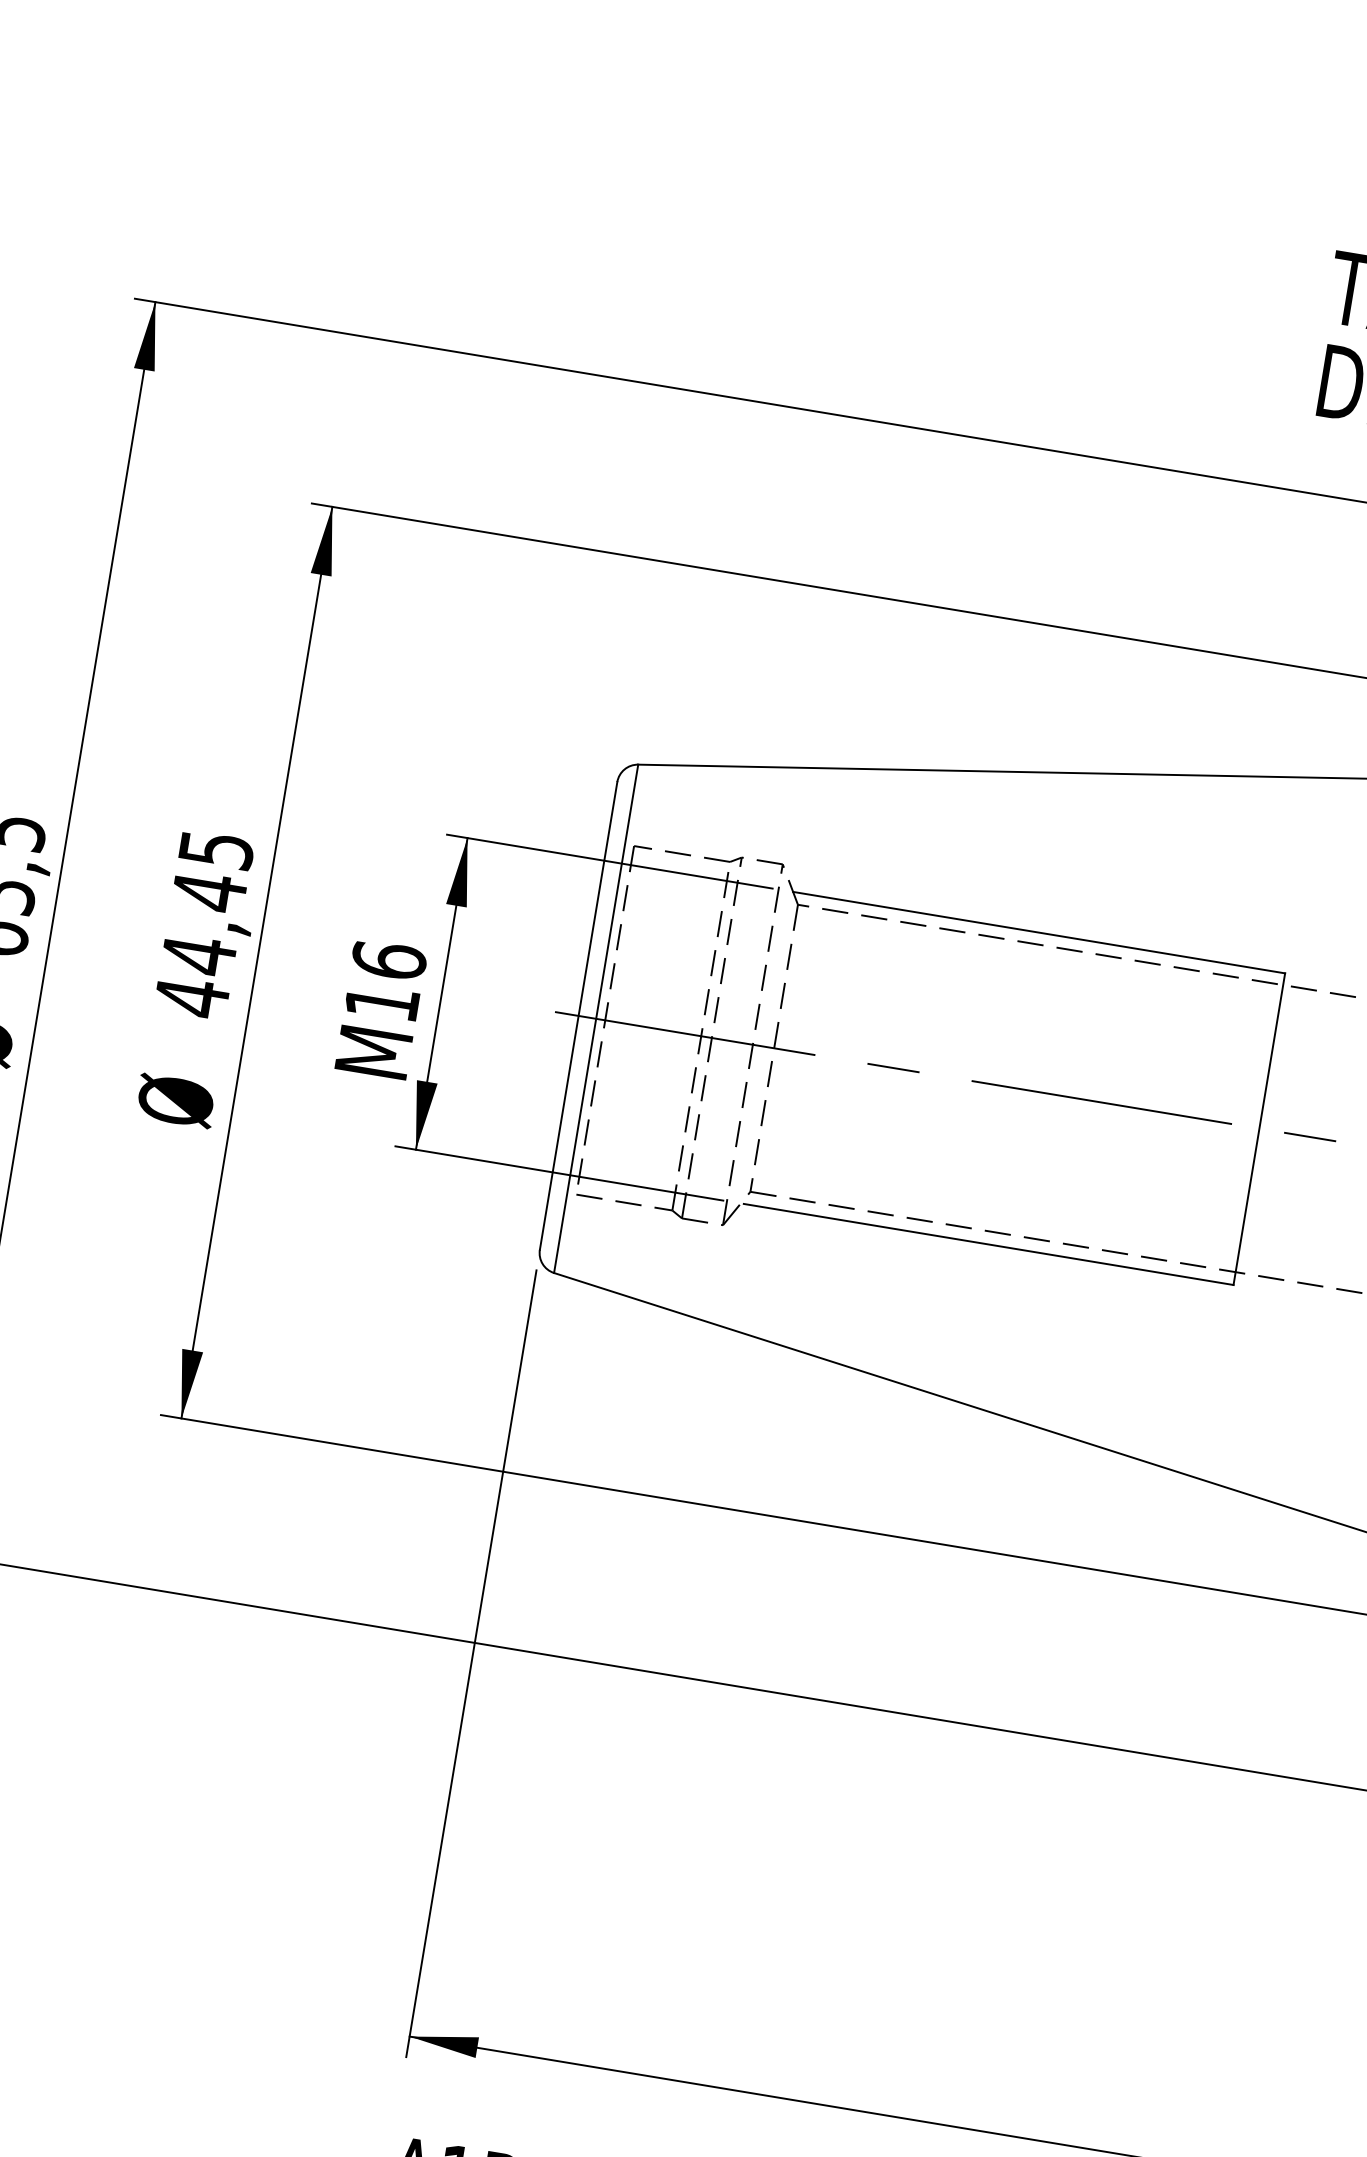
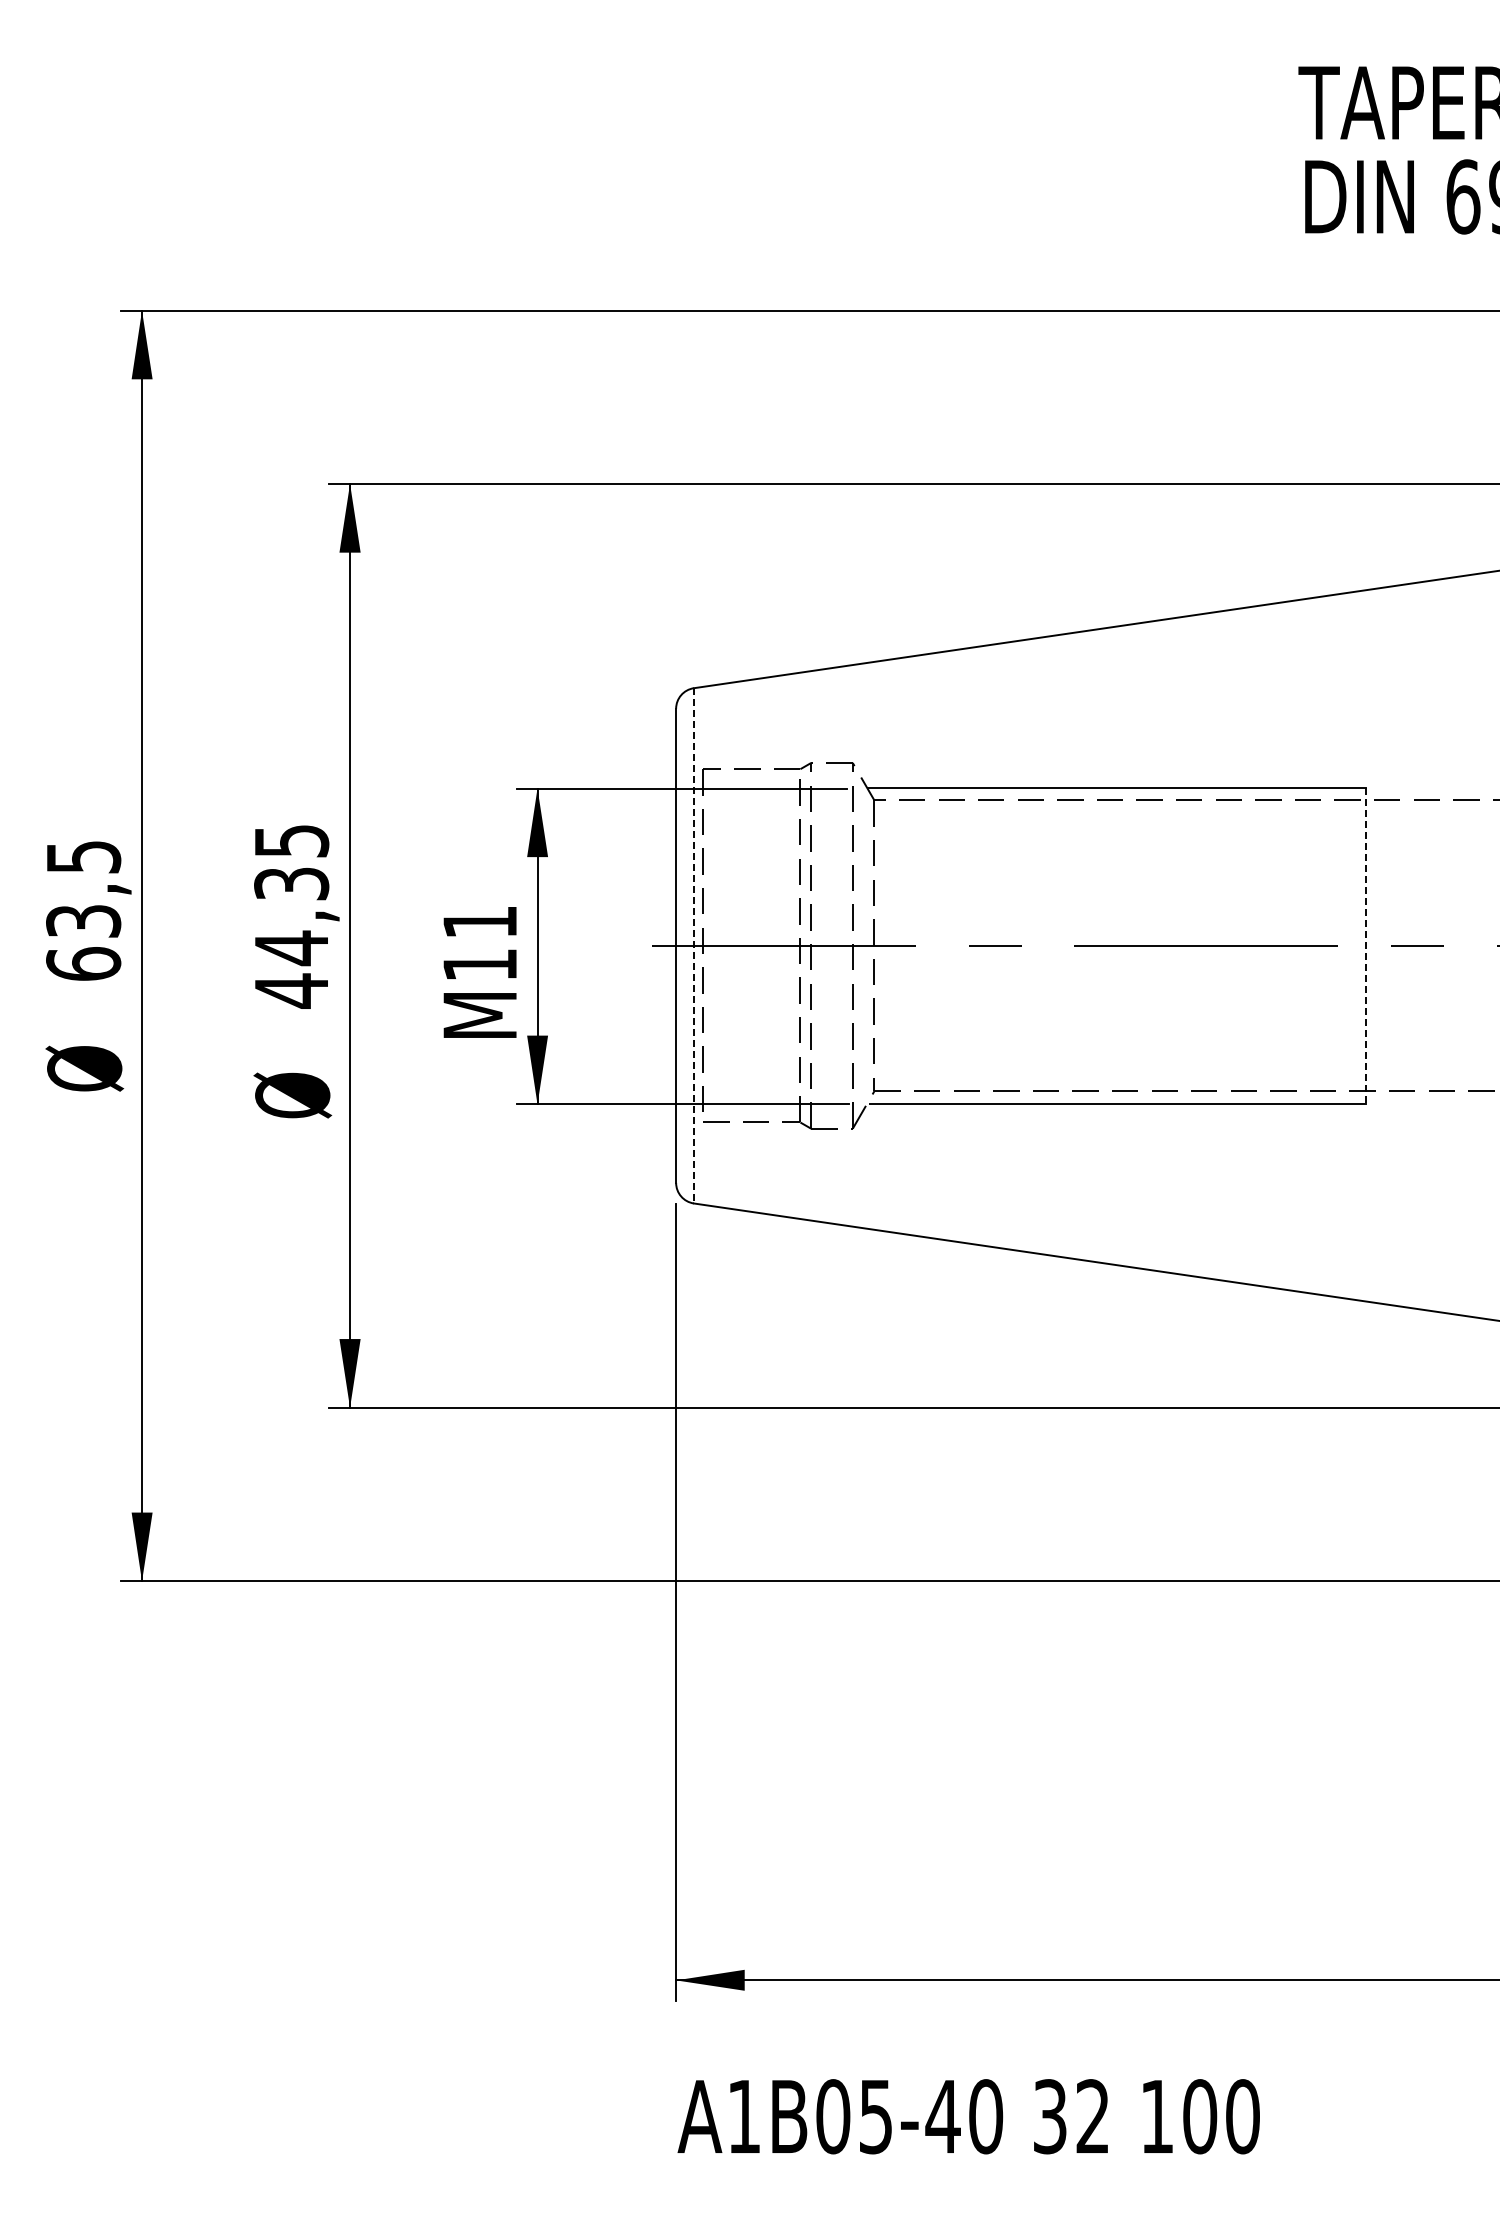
text: (209, 891) -> (291, 883), 44,45 -> 44,35
text: (388, 959) -> (479, 921), M16 -> M11
line: (595, 1018) -> (693, 945), solid -> dashed
line: (1259, 1129) -> (1366, 946), solid -> dashed

